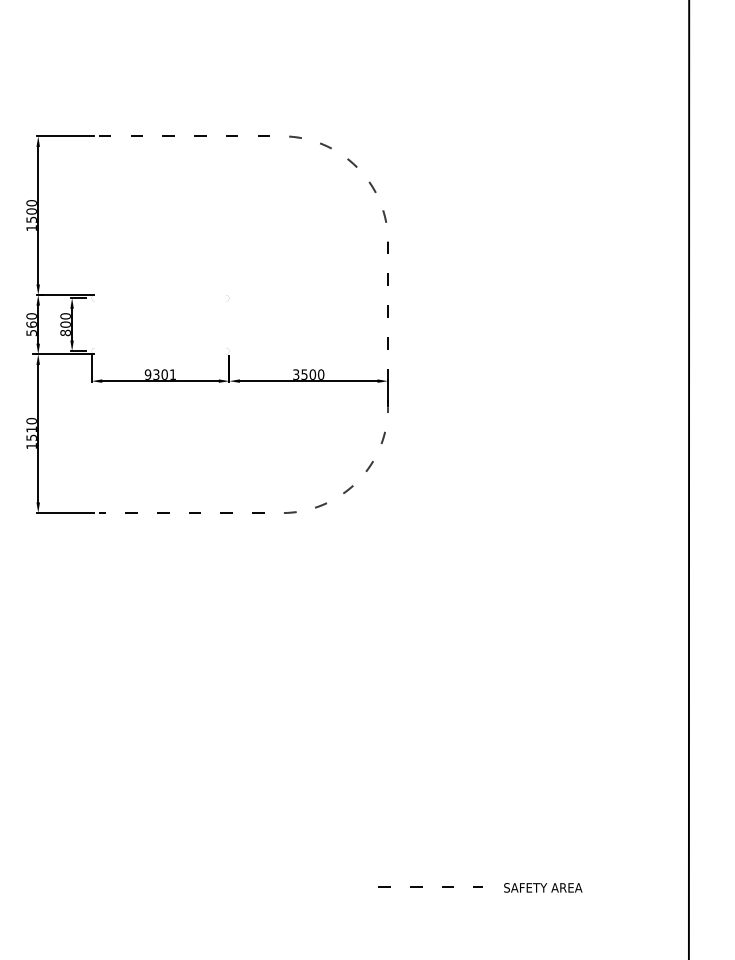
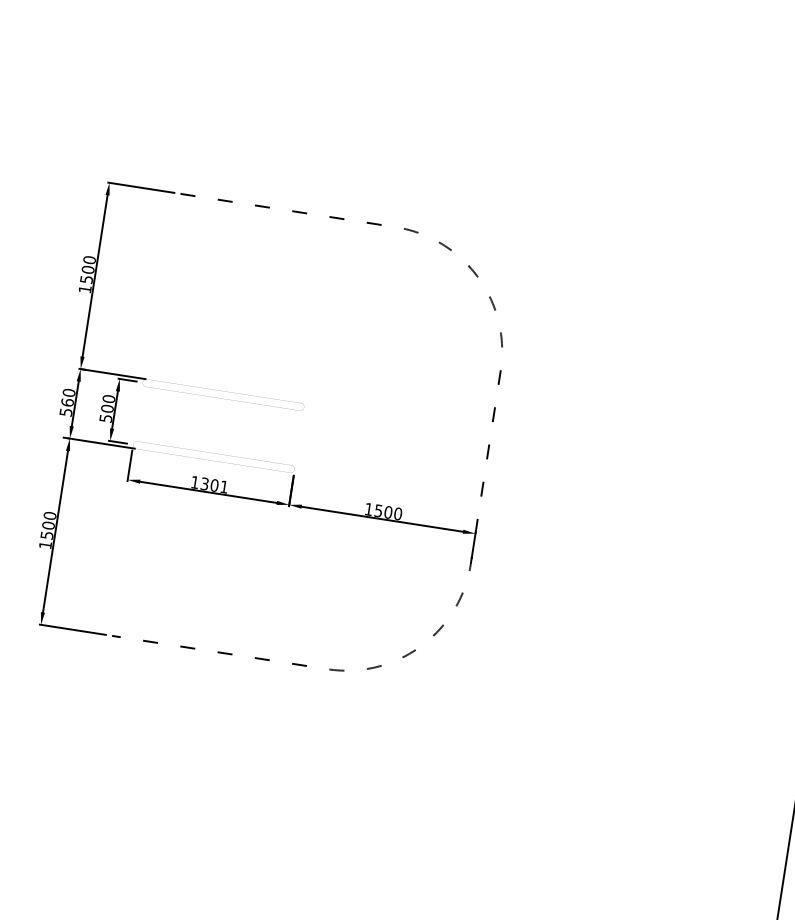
text: (65, 332) -> (105, 417), 800 -> 500
text: (147, 374) -> (194, 482), 9301 -> 1301
text: (296, 374) -> (369, 509), 3500 -> 1500
text: (31, 429) -> (48, 525), 1510 -> 1500

